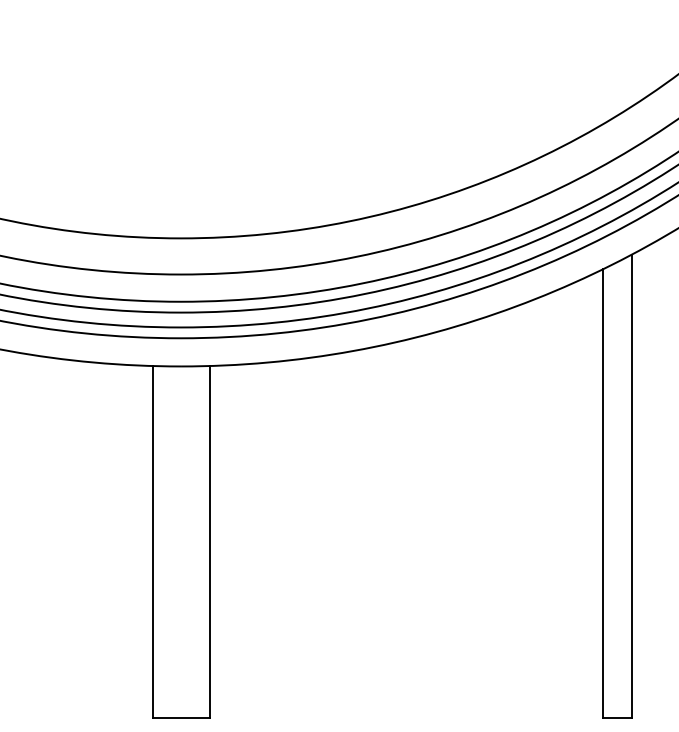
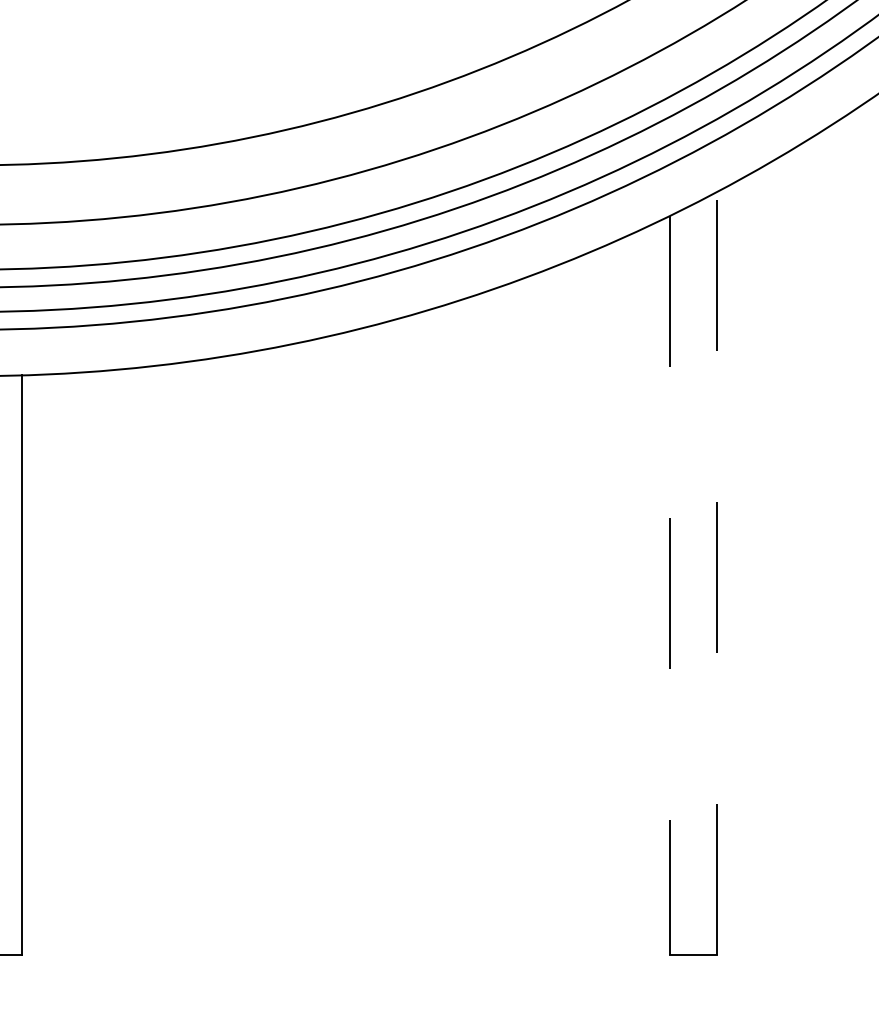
line: (631, 486) -> (716, 573), solid -> dashed
line: (603, 493) -> (670, 585), solid -> dashed

